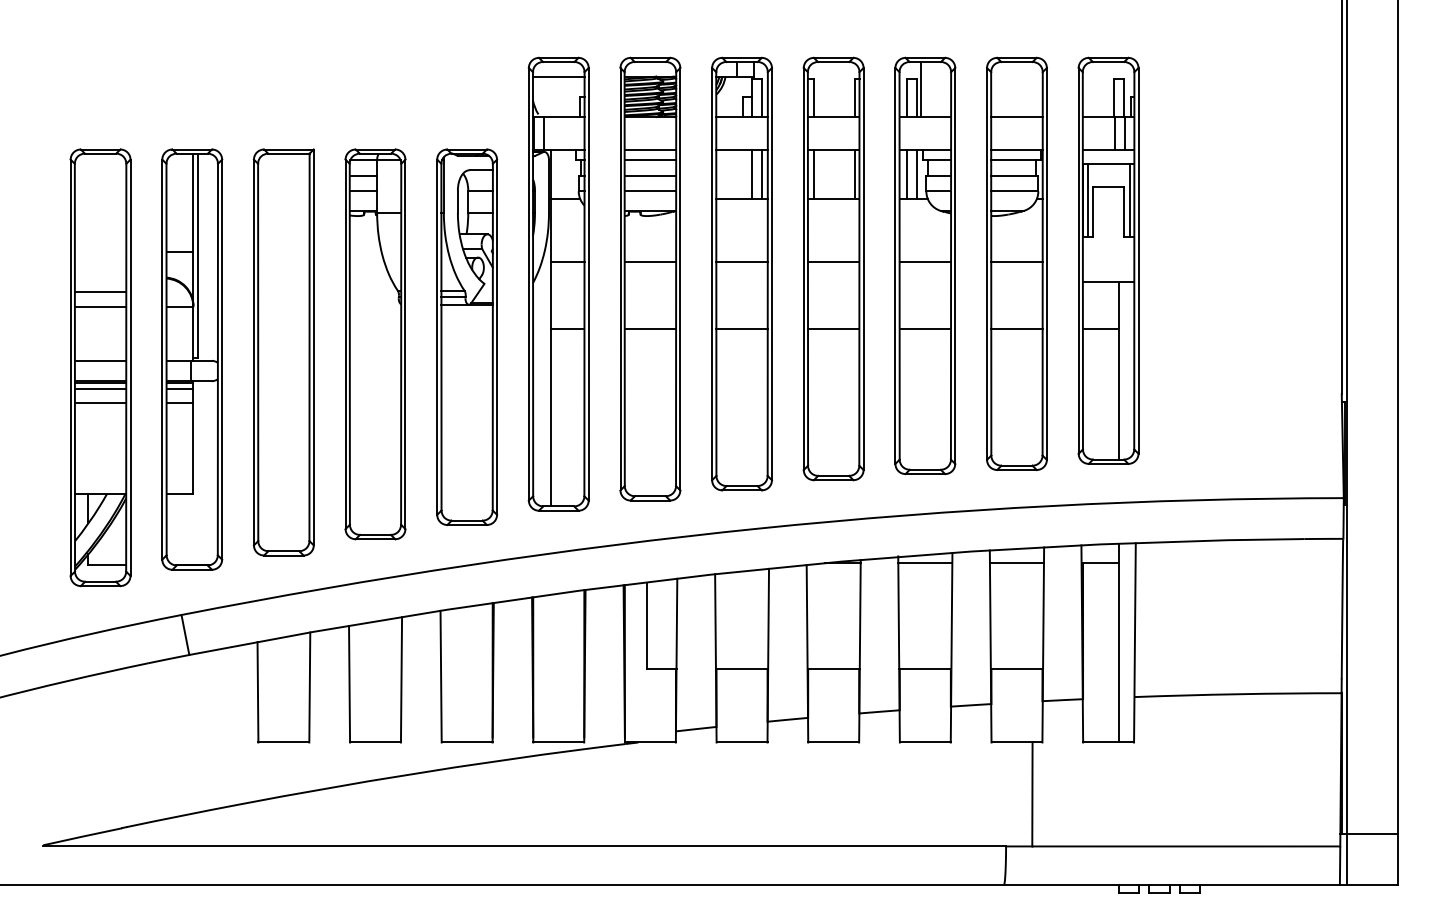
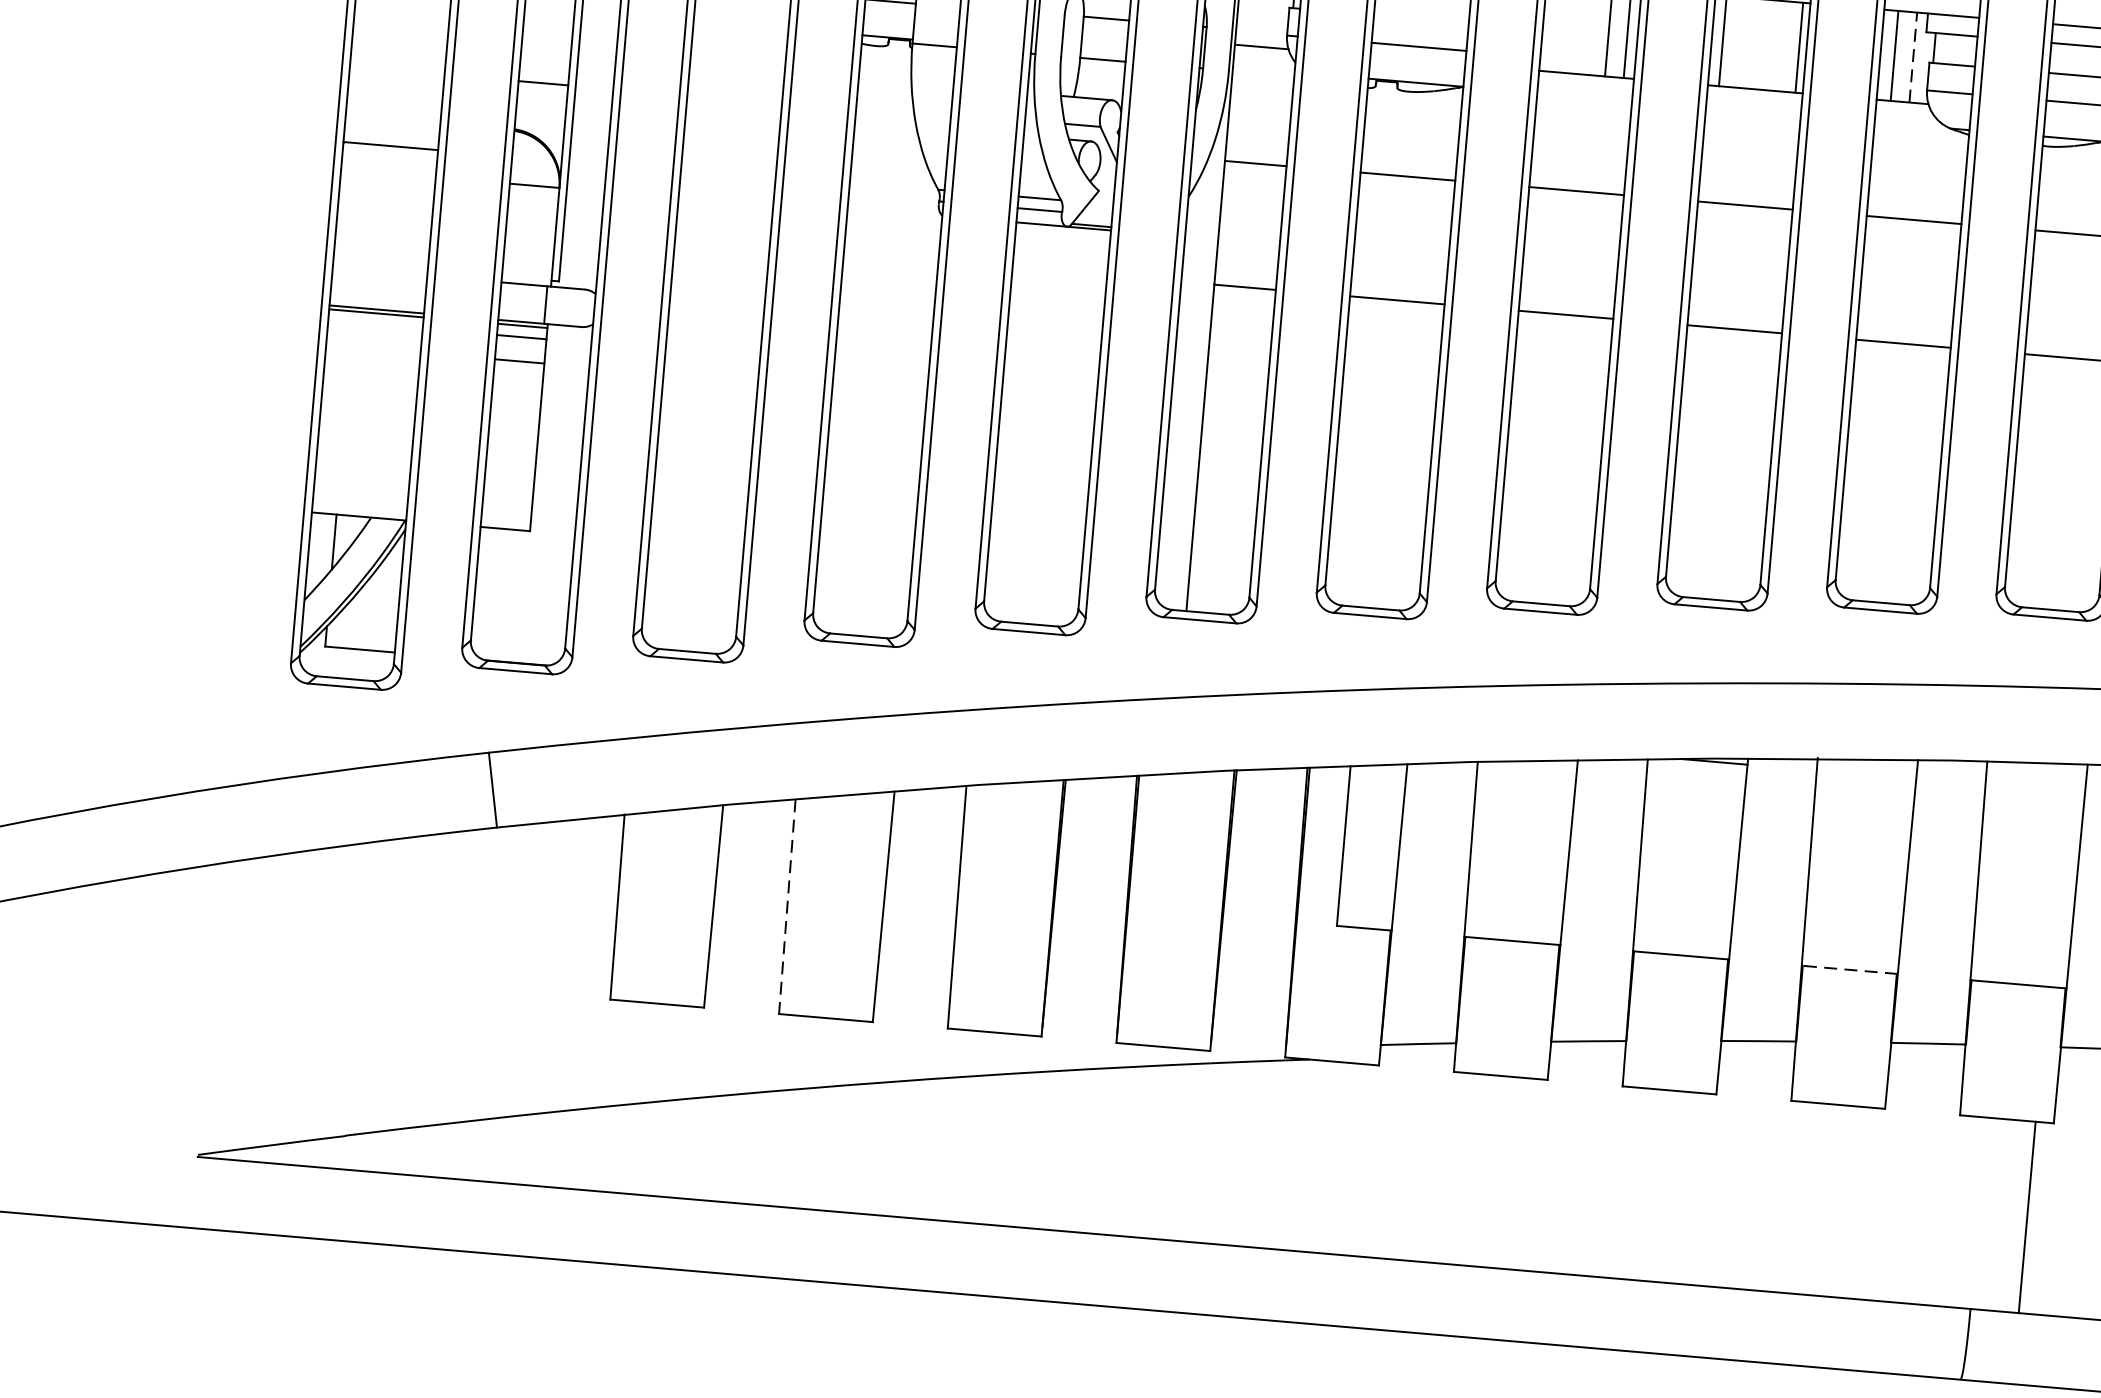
line: (917, 173) -> (1913, 56), solid -> dashed
line: (650, 176) -> (1421, 19), removed
line: (100, 307) -> (388, 173), removed
line: (100, 360) -> (379, 271), removed
line: (100, 389) -> (375, 324), removed
line: (100, 402) -> (373, 348), removed
line: (925, 563) -> (1866, 775), removed
line: (1016, 563) -> (2034, 789), removed
line: (924, 669) -> (1848, 970), solid -> dashed
line: (349, 684) -> (787, 907), solid -> dashed

